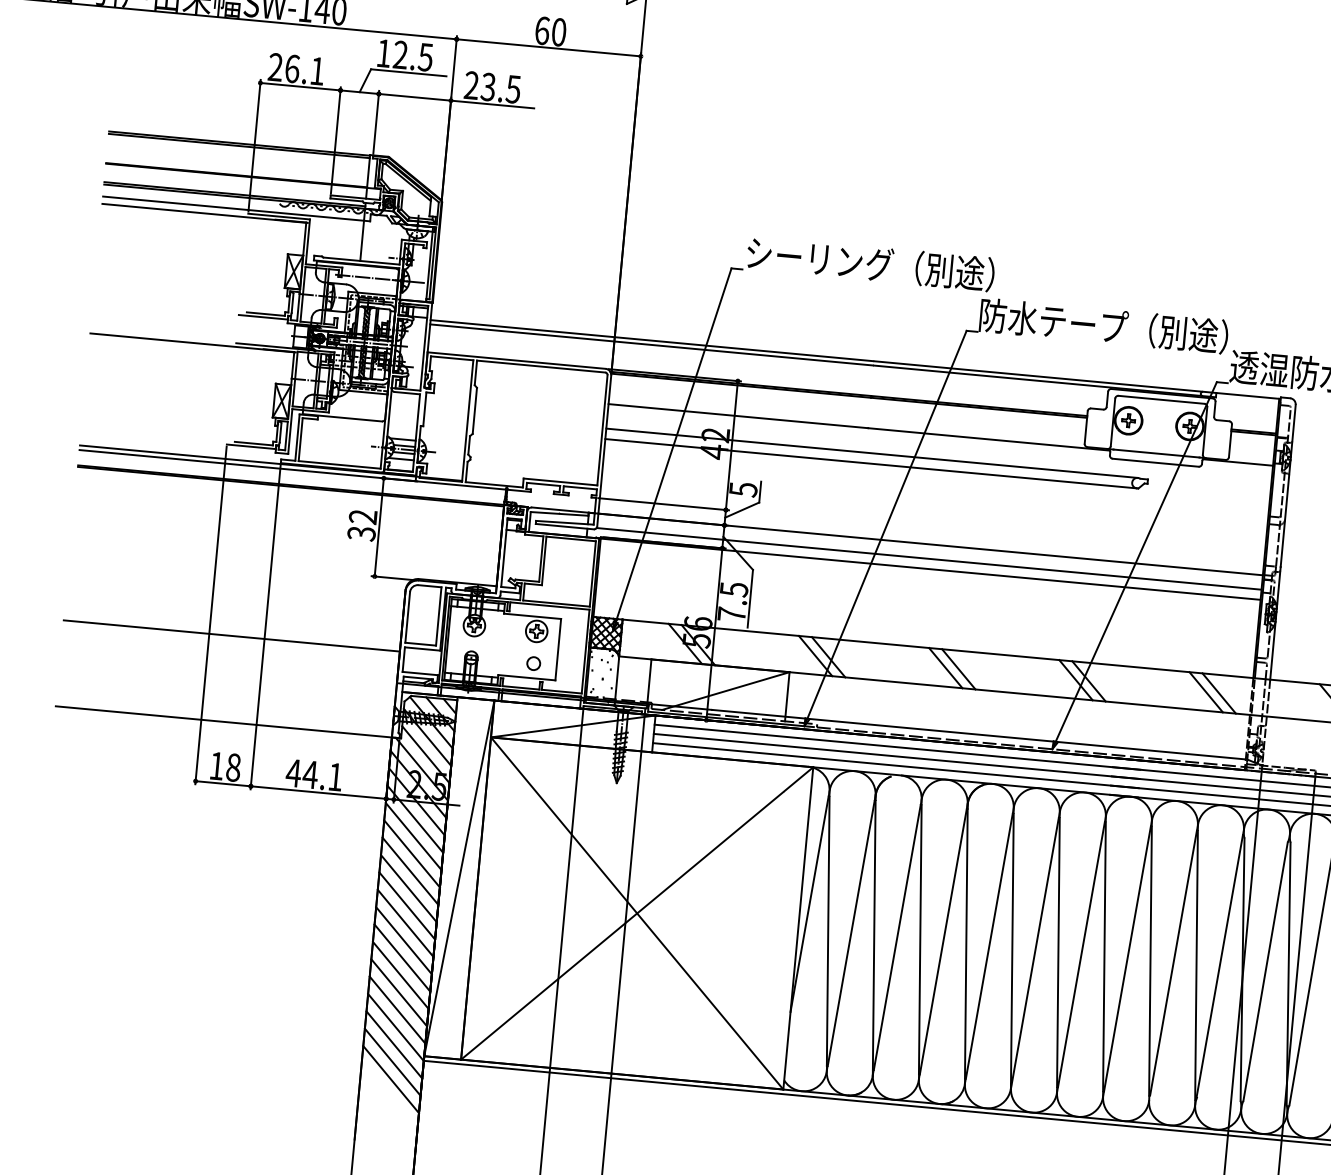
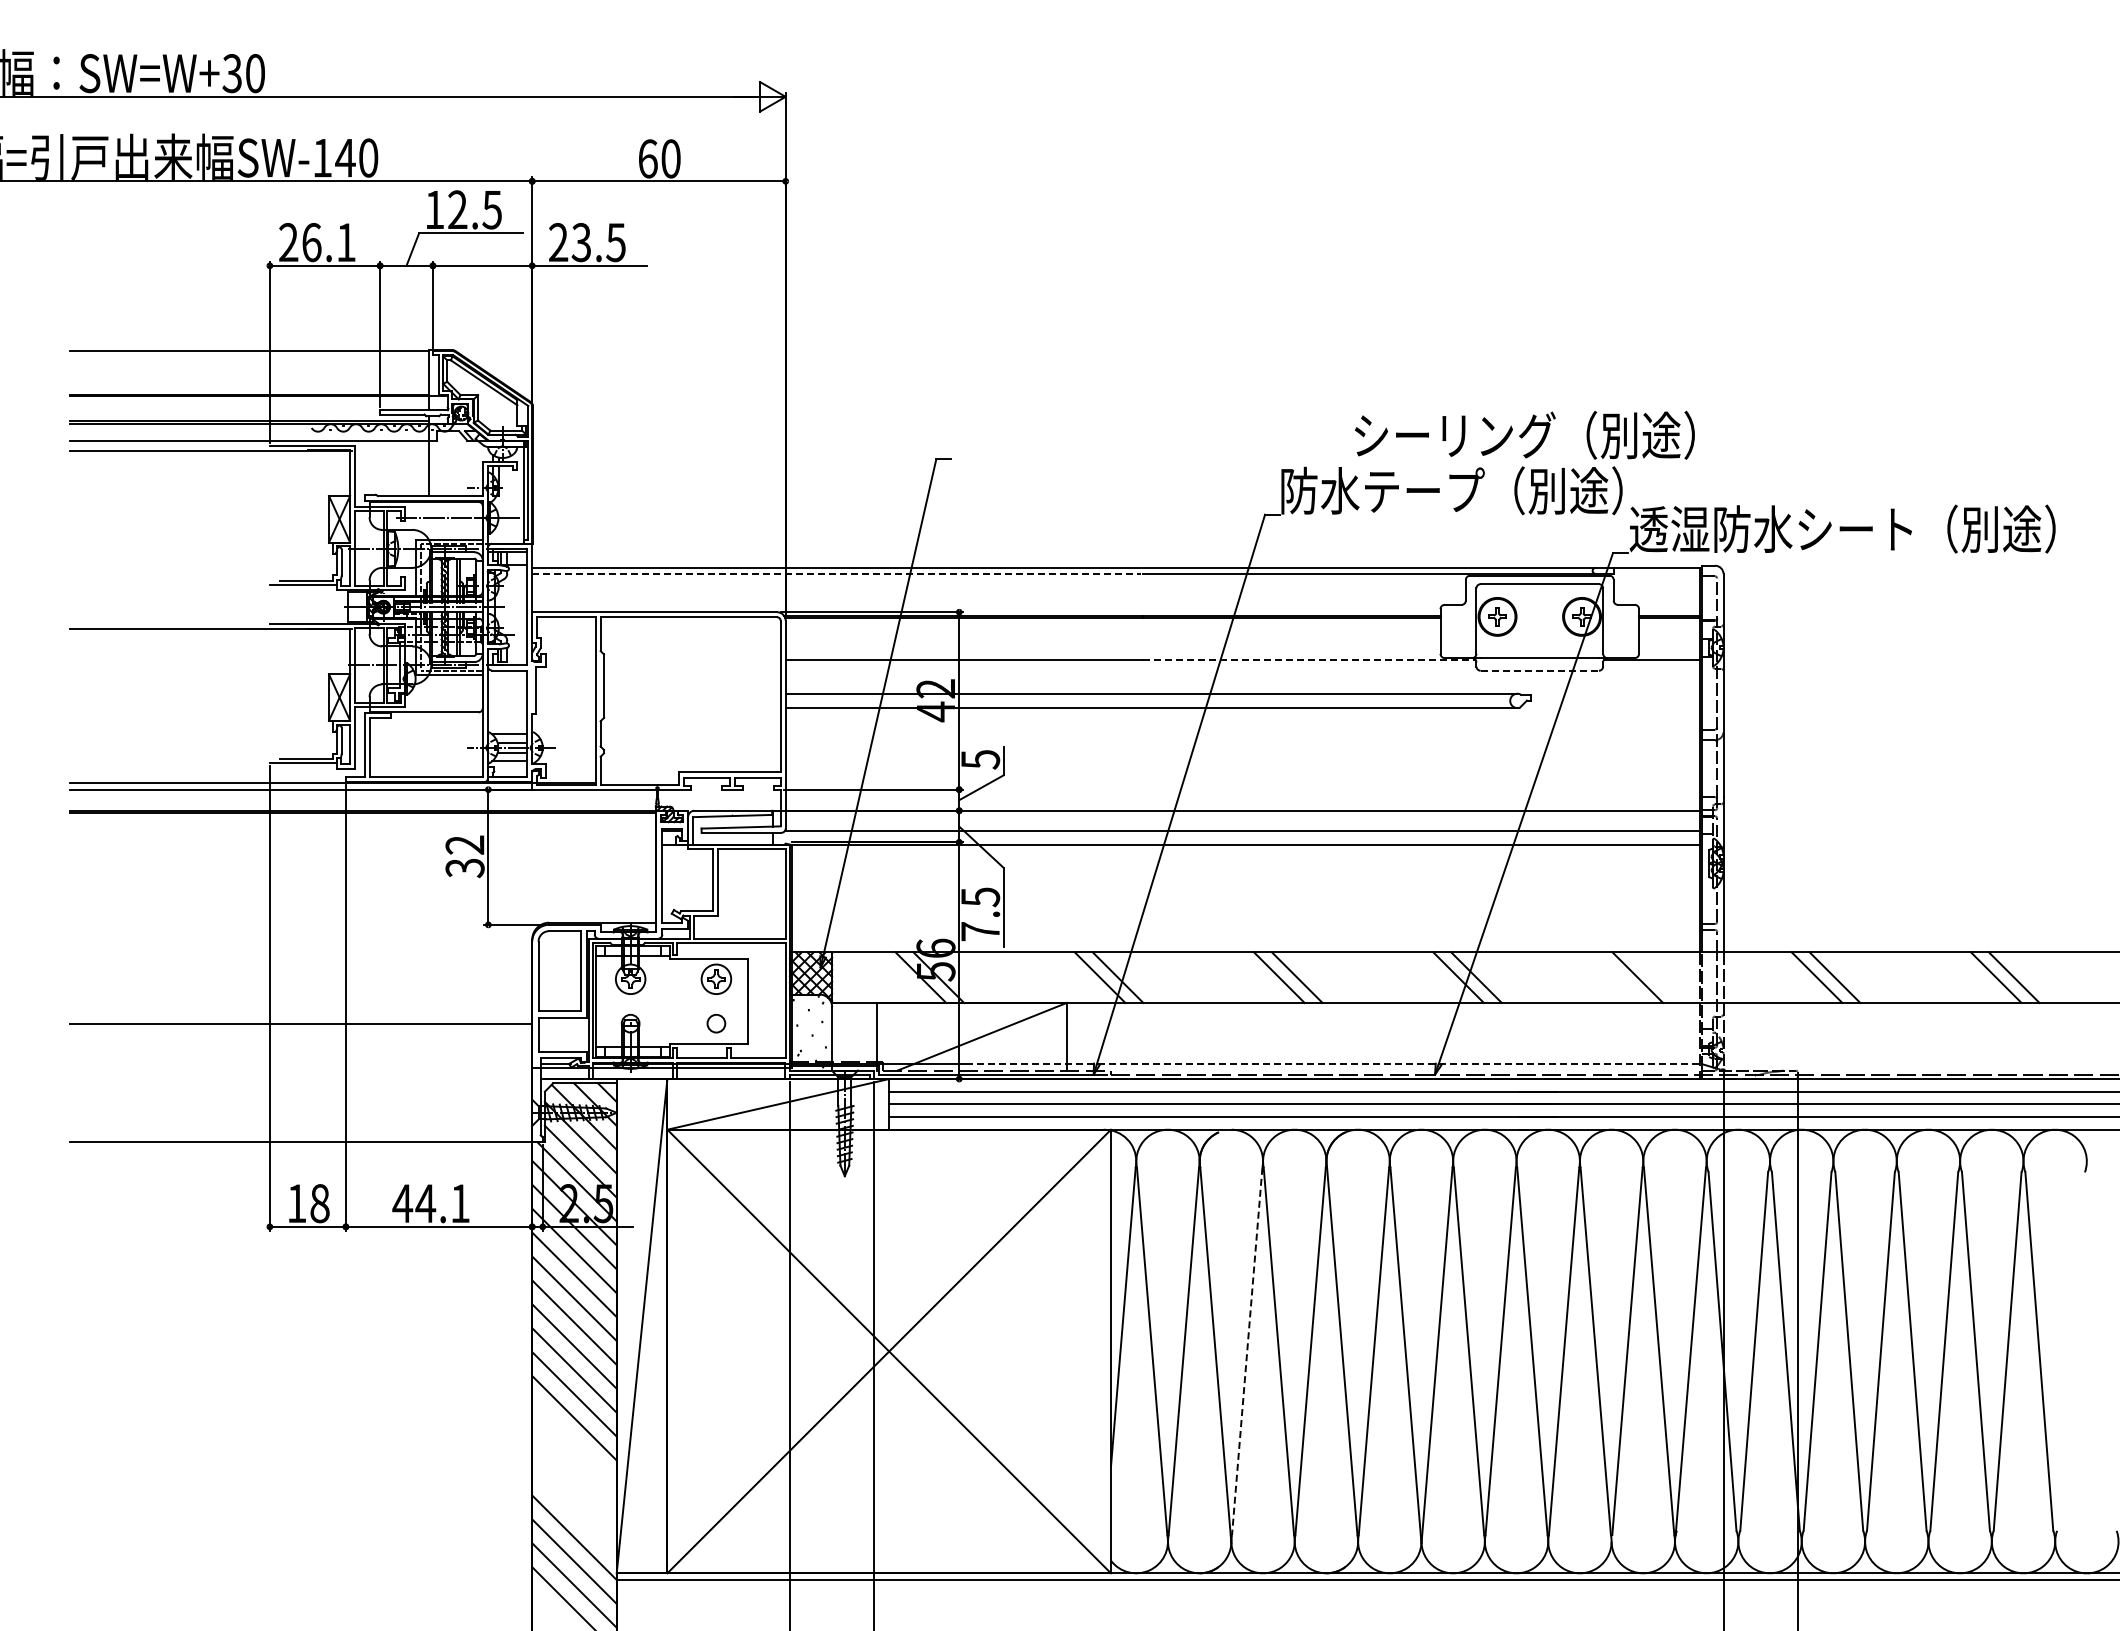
line: (238, 145) -> (248, 354), removed
text: (870, 263) -> (1524, 434), moved
line: (651, 344) -> (836, 573), solid -> dashed
line: (989, 439) -> (1309, 659), solid -> dashed
line: (1156, 462) -> (1540, 670), solid -> dashed
line: (1219, 693) -> (1655, 977), removed
line: (979, 734) -> (1333, 1064), solid -> dashed
line: (897, 938) -> (1247, 1352), solid -> dashed
line: (402, 957) -> (574, 1441), removed
line: (400, 975) -> (574, 1465), removed
line: (399, 992) -> (574, 1489), removed
line: (397, 1009) -> (574, 1513), removed

